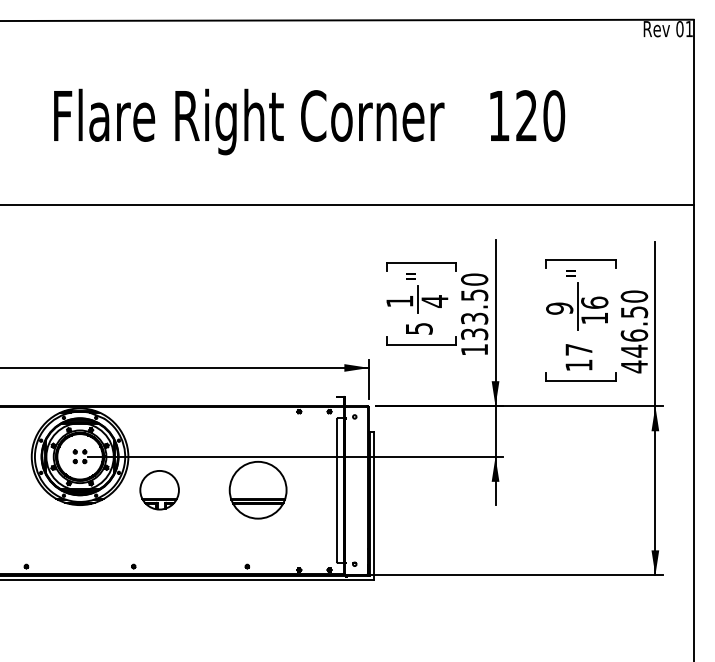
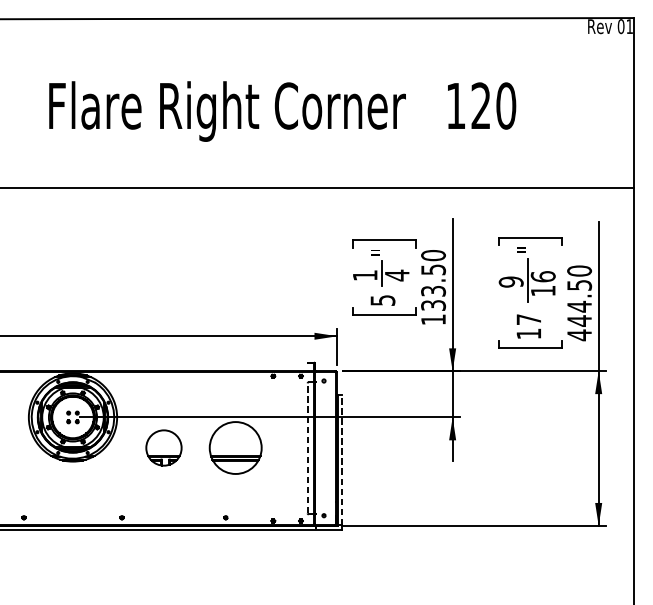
text: (634, 335) -> (579, 306), 446.50 -> 444.50
part: (159, 490) -> (163, 448), moved
line: (336, 490) -> (307, 448), solid -> dashed
line: (374, 502) -> (342, 459), solid -> dashed

